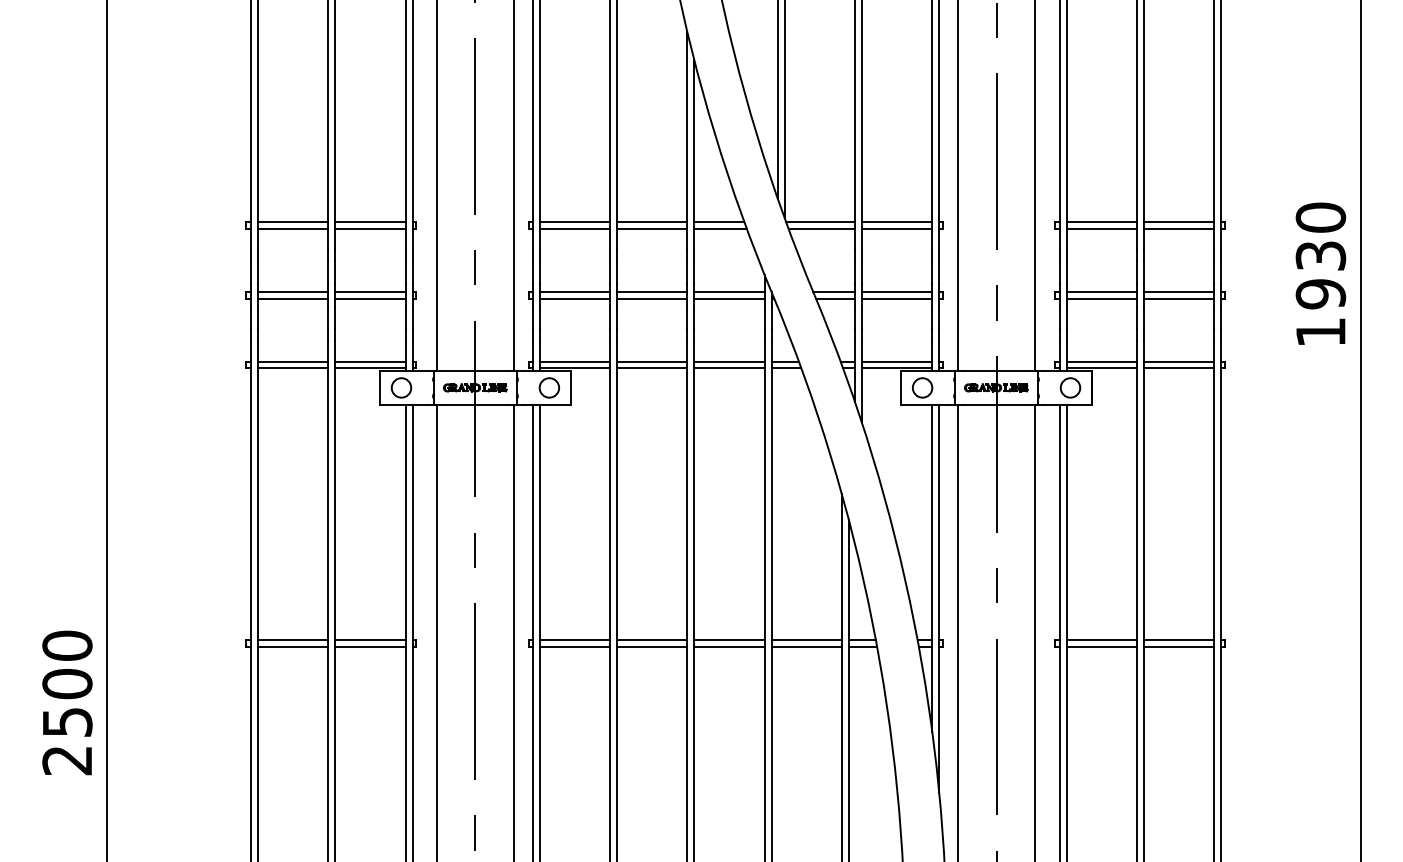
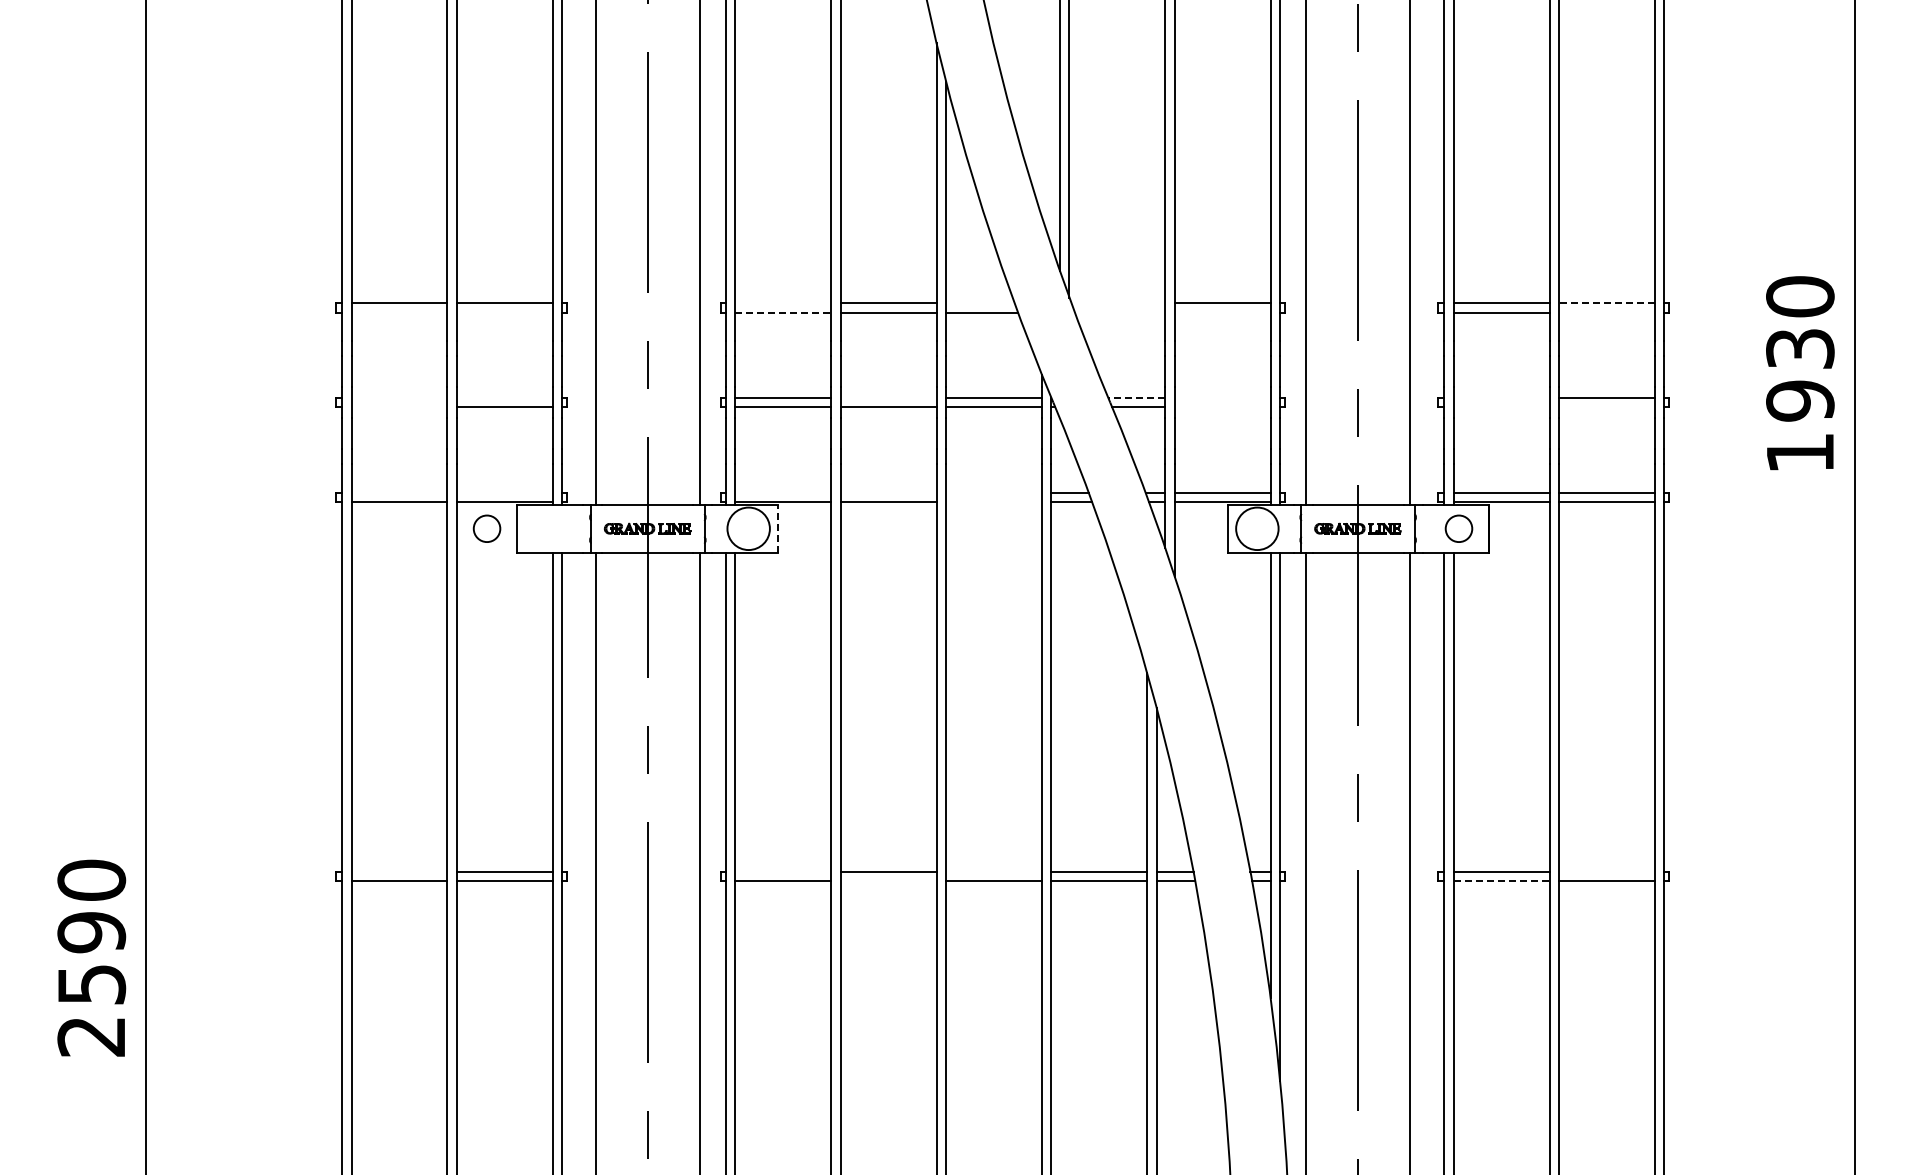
line: (574, 222) -> (783, 303), removed
line: (719, 222) -> (980, 303), removed
line: (820, 222) -> (1118, 303), removed
line: (1178, 222) -> (1606, 303), solid -> dashed
line: (293, 229) -> (399, 312), removed
line: (370, 229) -> (504, 312), removed
line: (574, 229) -> (783, 312), solid -> dashed
line: (821, 229) -> (1119, 312), removed
line: (897, 229) -> (1222, 312), removed
line: (1178, 229) -> (1606, 312), removed
line: (293, 291) -> (399, 397), removed
line: (370, 291) -> (504, 397), removed
line: (651, 291) -> (888, 397), removed
line: (833, 291) -> (1136, 397), solid -> dashed
line: (897, 291) -> (1222, 397), removed
line: (1101, 291) -> (1501, 397), removed
line: (293, 298) -> (399, 407), removed
line: (897, 298) -> (1222, 407), removed
line: (1101, 298) -> (1501, 407), removed
line: (1178, 298) -> (1606, 407), removed
line: (293, 361) -> (399, 492), removed
line: (370, 361) -> (504, 492), removed
line: (574, 361) -> (783, 492), removed
line: (651, 361) -> (888, 492), removed
line: (729, 361) -> (993, 492), removed
line: (729, 368) -> (993, 502), removed
circle: (401, 387) -> (486, 528), moved
circle: (549, 387) -> (748, 528), size x1.6
line: (571, 387) -> (778, 528), solid -> dashed
circle: (922, 387) -> (1257, 528), size x1.6
line: (293, 640) -> (399, 872), removed
line: (574, 640) -> (783, 872), removed
line: (729, 640) -> (993, 872), removed
line: (1178, 640) -> (1606, 872), removed
line: (651, 646) -> (888, 881), removed
line: (1101, 646) -> (1501, 881), solid -> dashed
text: (67, 684) -> (91, 932), 2500 -> 2590

